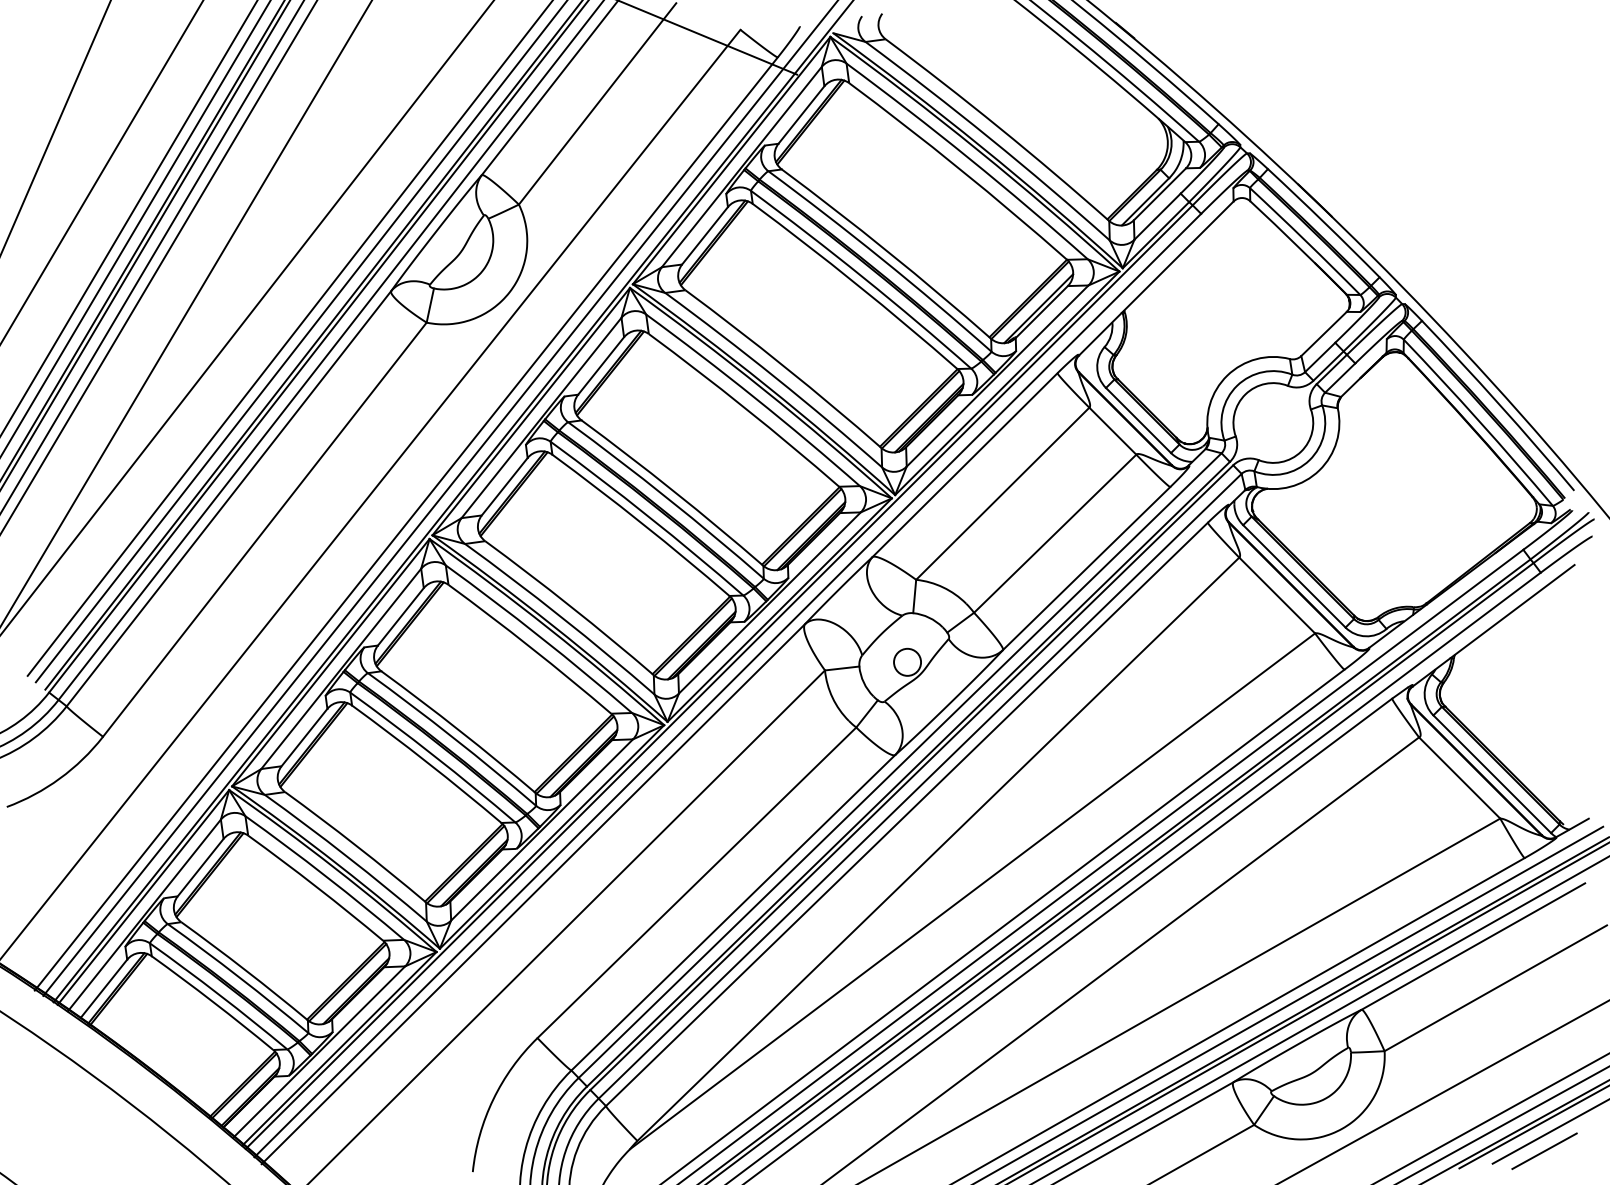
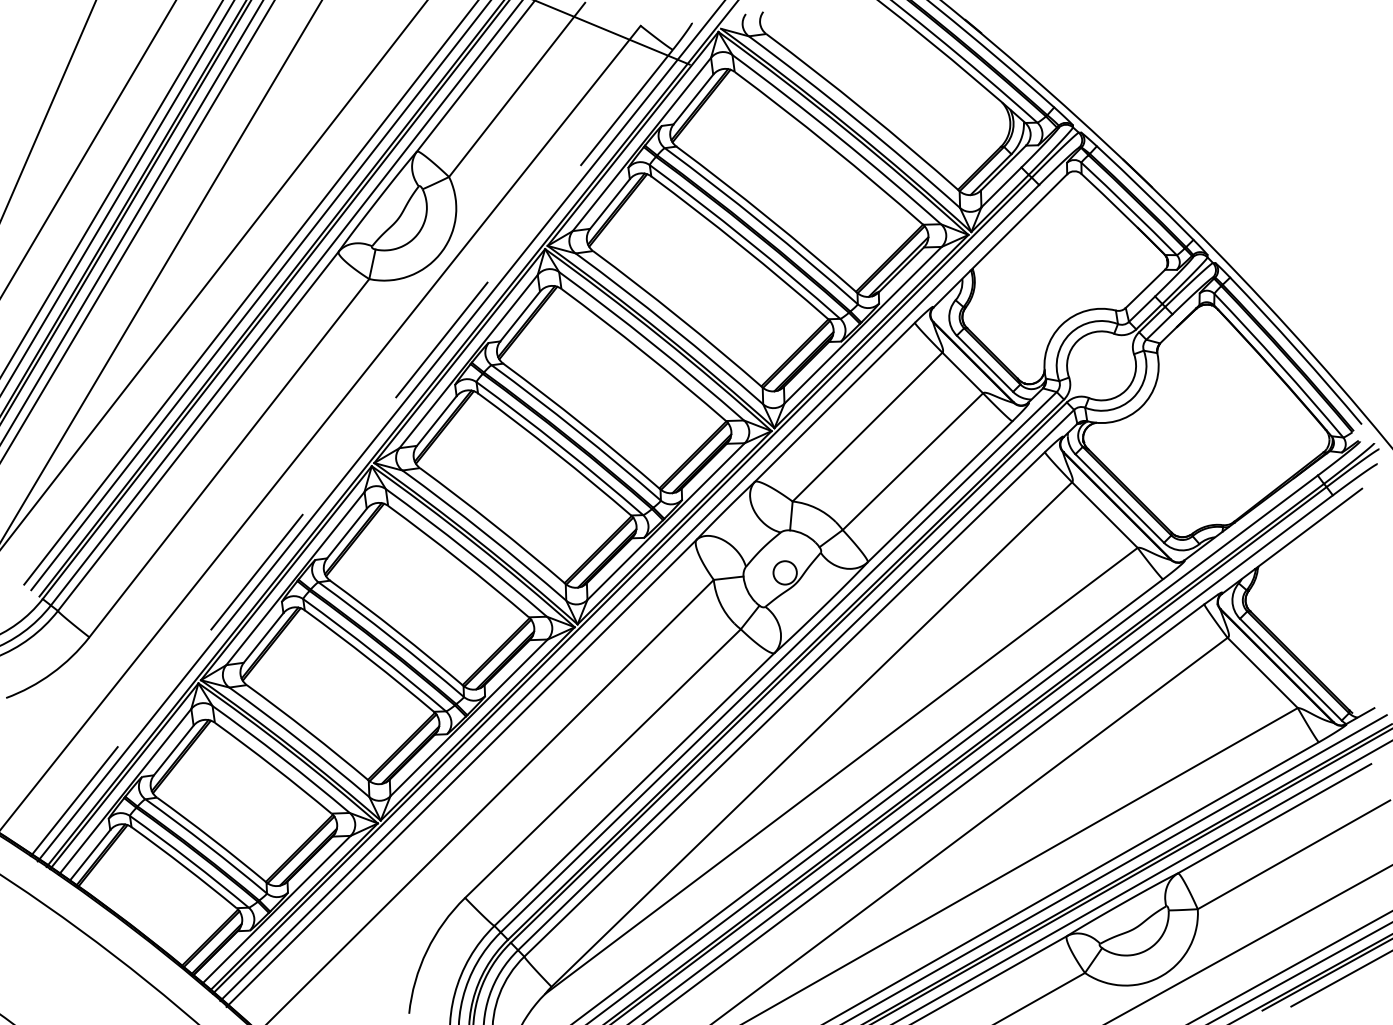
line: (405, 524) -> (350, 453), solid -> dashed
line: (1544, 1150) -> (1336, 995), removed

